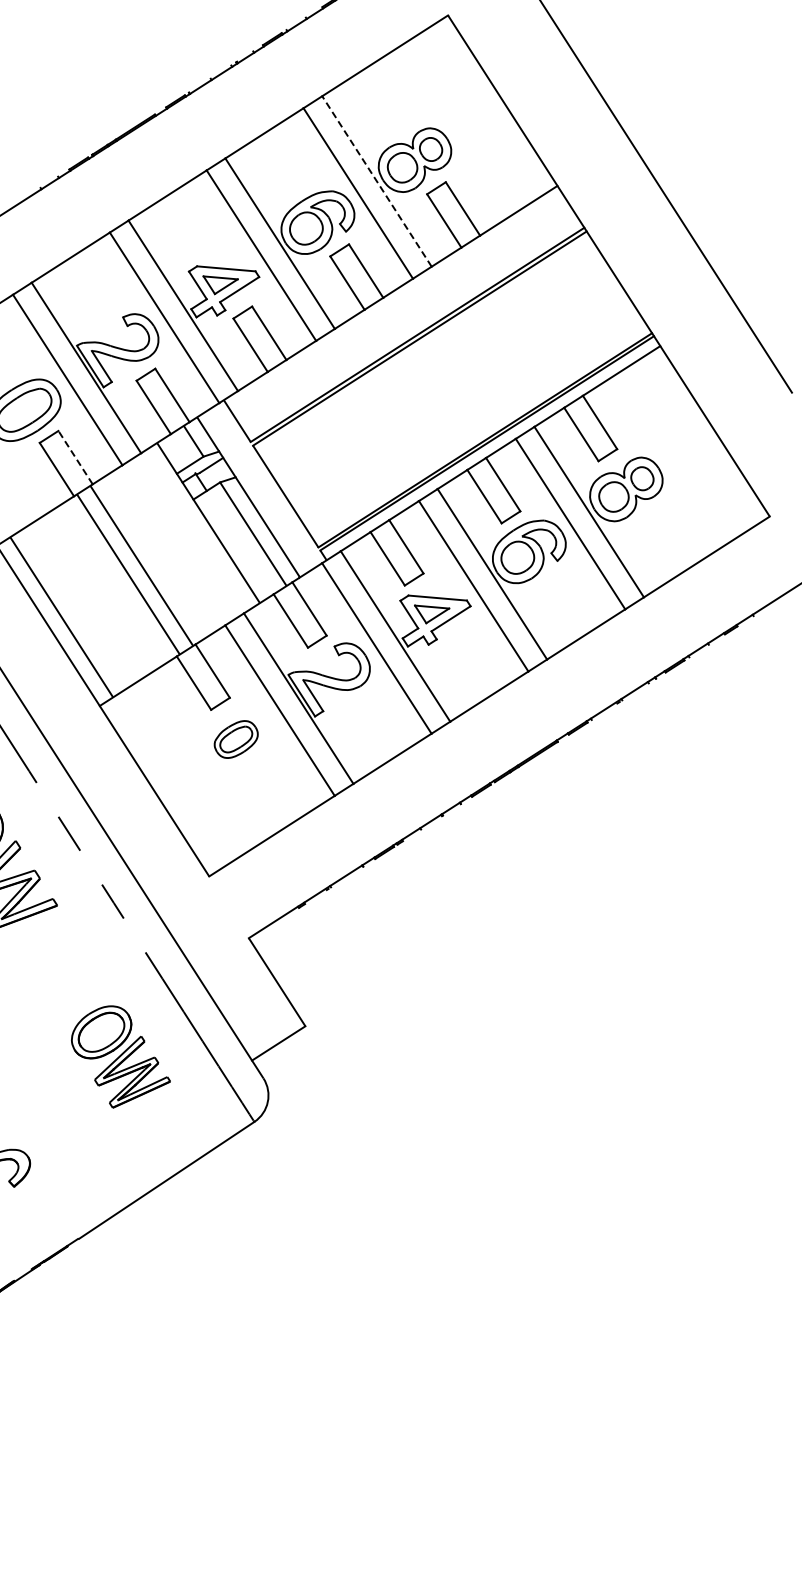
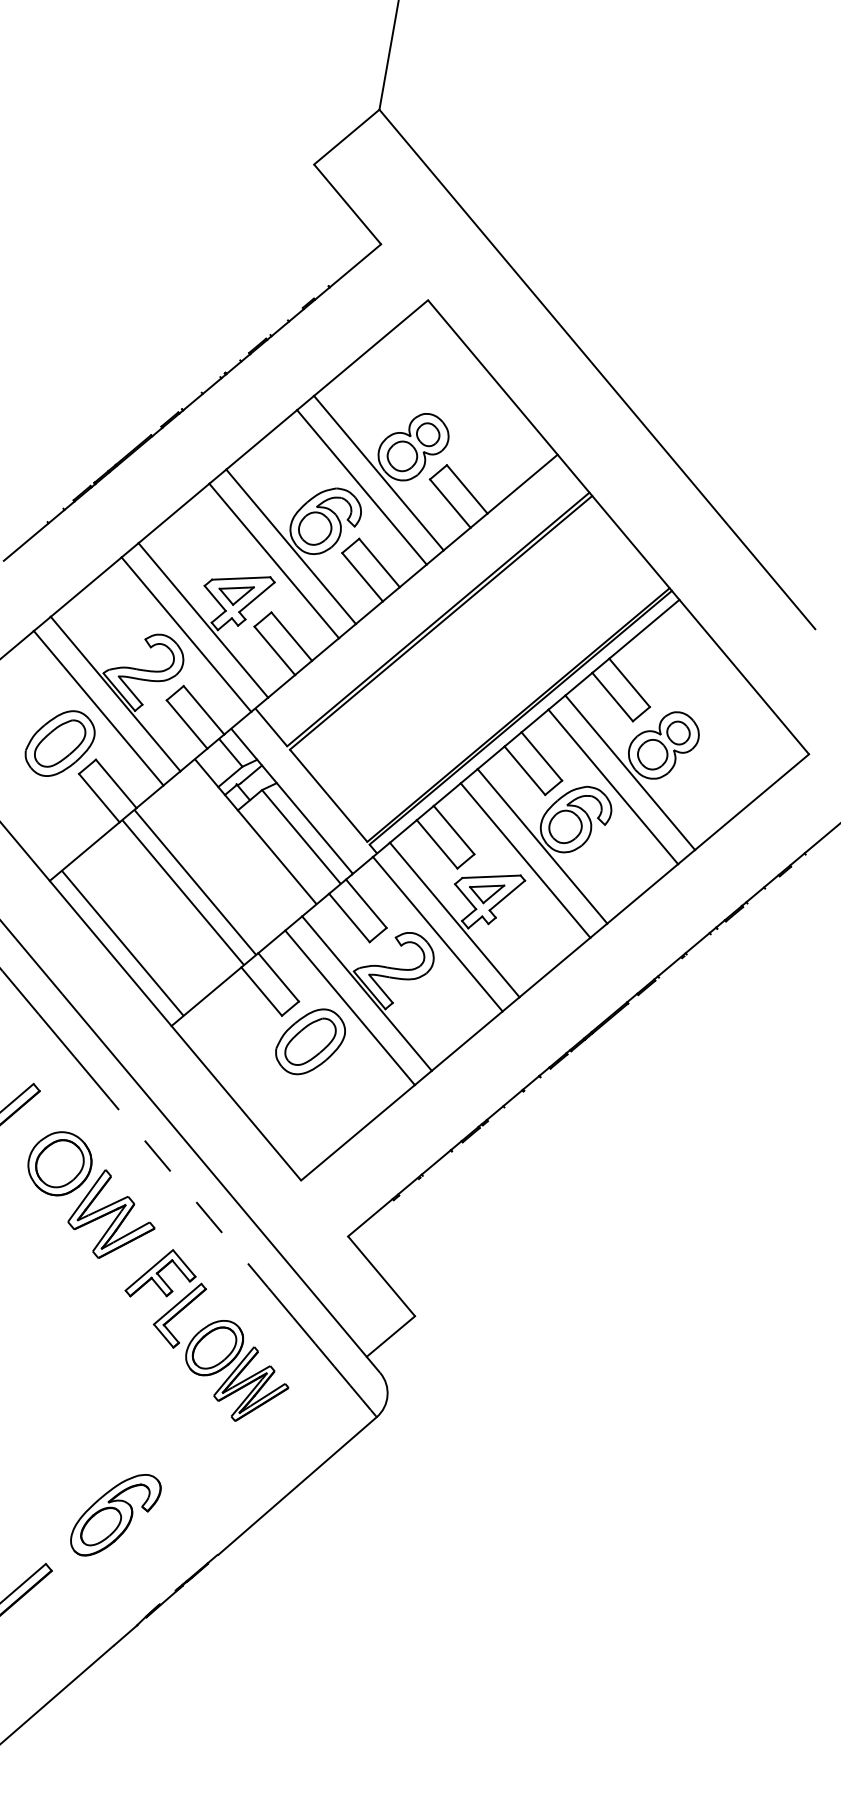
line: (376, 181) -> (378, 473), dashed -> solid
line: (75, 457) -> (116, 783), dashed -> solid
part: (236, 739) -> (310, 1041), size x1.67
part: (58, 976) -> (165, 1298), added

